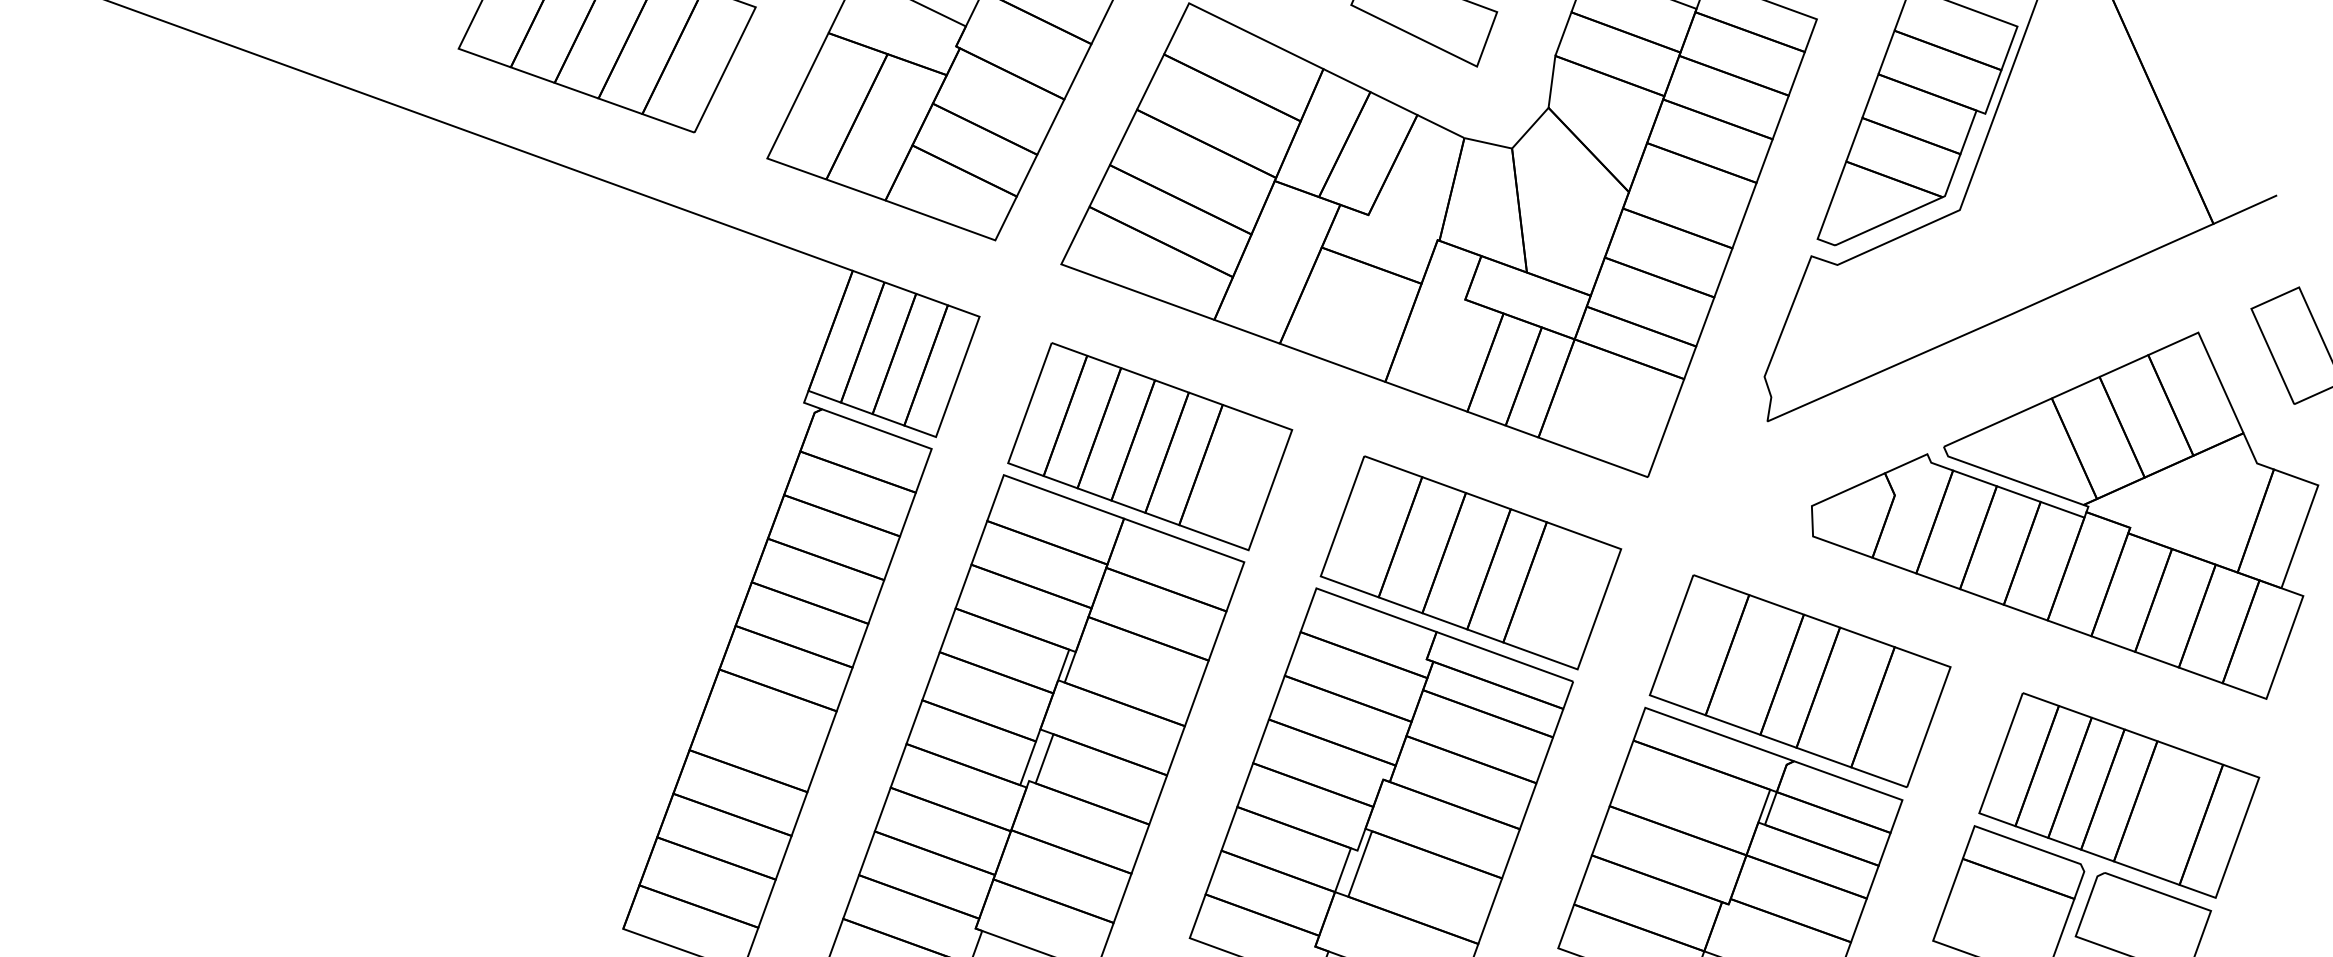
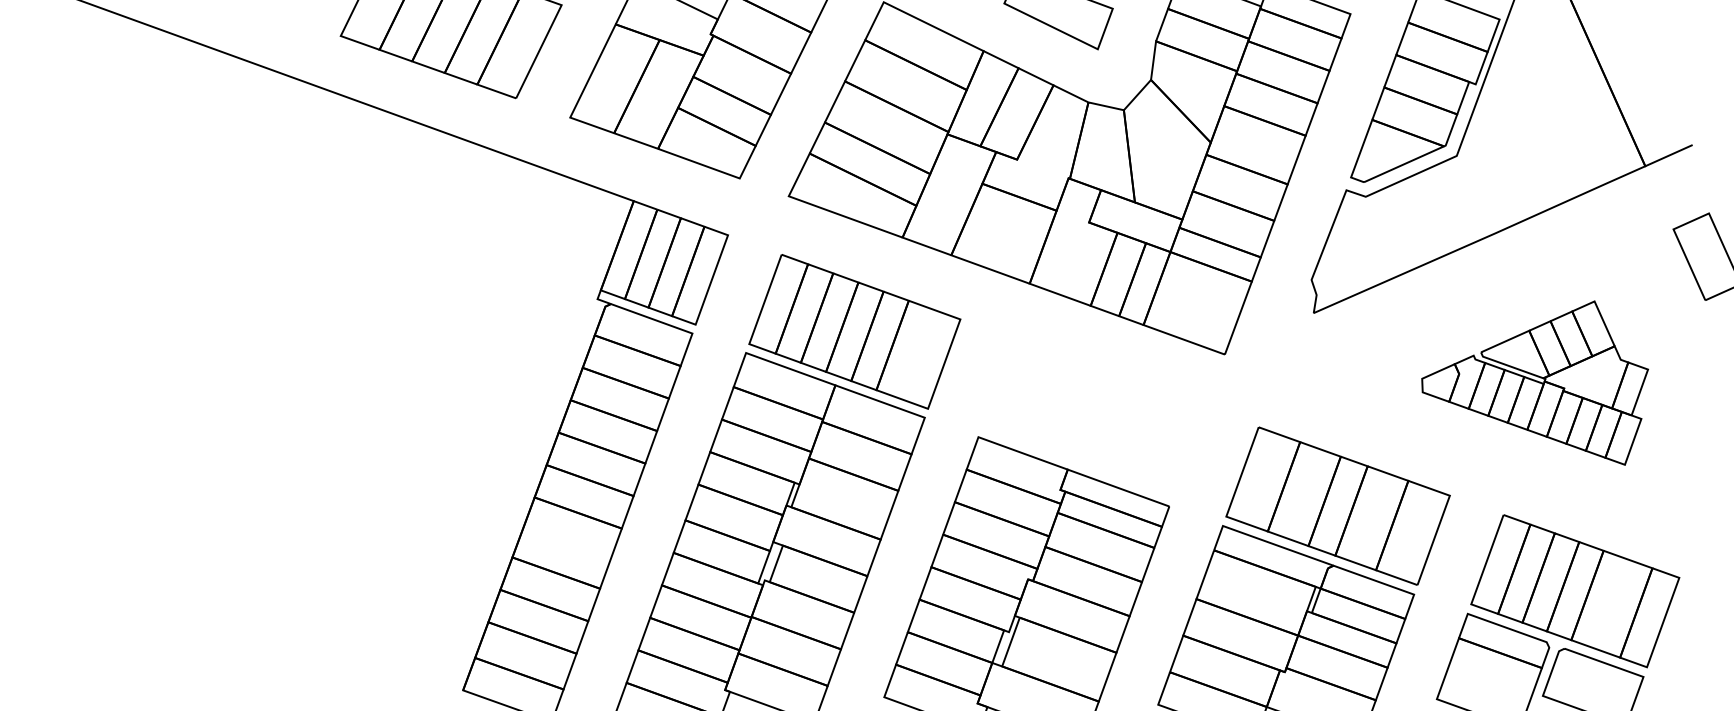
part: (2065, 515) -> (1535, 383), size x0.6
part: (1470, 562) -> (1092, 417), removed

